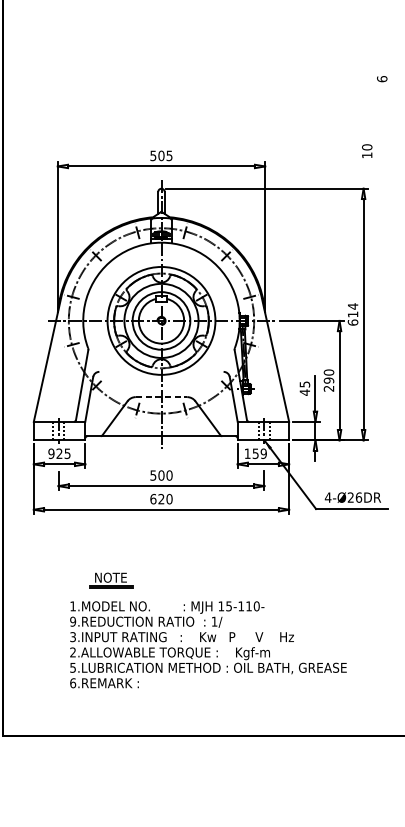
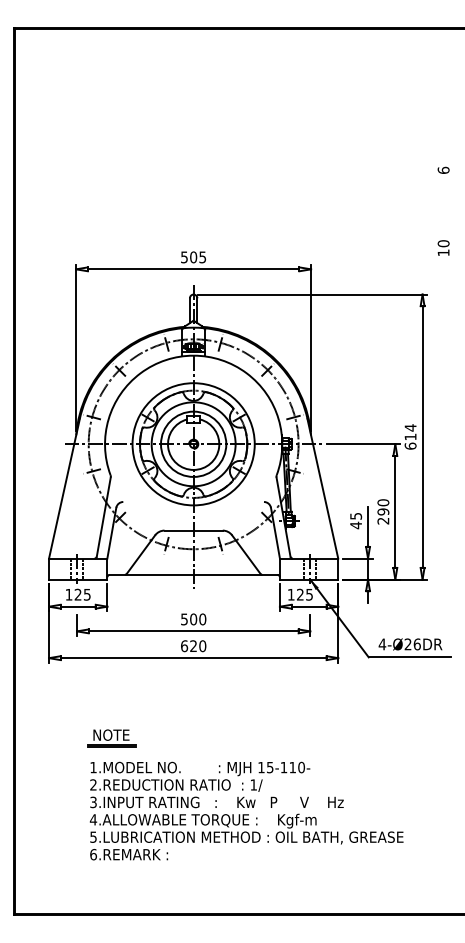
text: (367, 150) -> (443, 247), moved
line: (162, 397) -> (194, 530), dashed -> solid
text: (51, 453) -> (68, 594), 925 -> 125
text: (260, 453) -> (305, 594), 159 -> 125
part: (111, 580) -> (111, 738), moved
text: (73, 621) -> (93, 784), 9.REDUCTION -> 2.REDUCTION
text: (73, 652) -> (93, 819), 2.ALLOWABLE -> 4.ALLOWABLE

